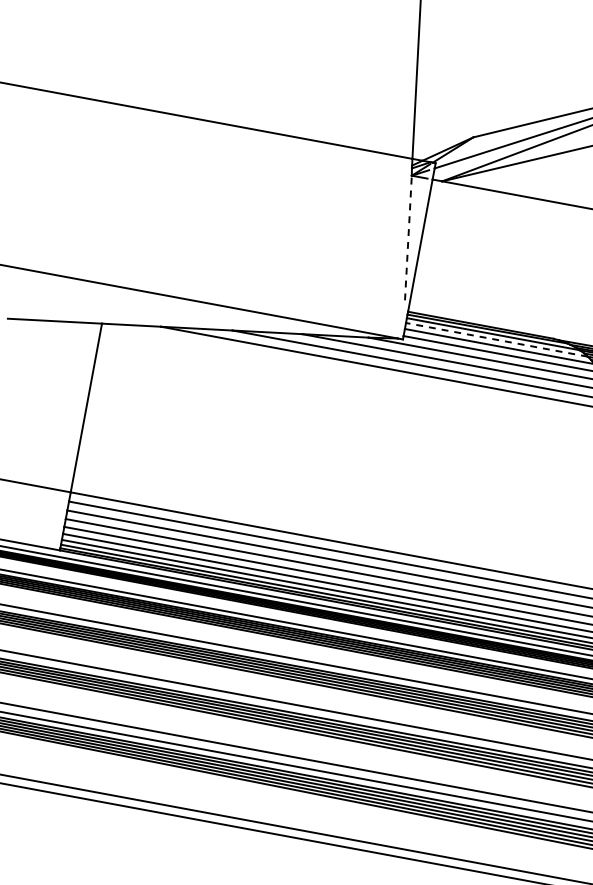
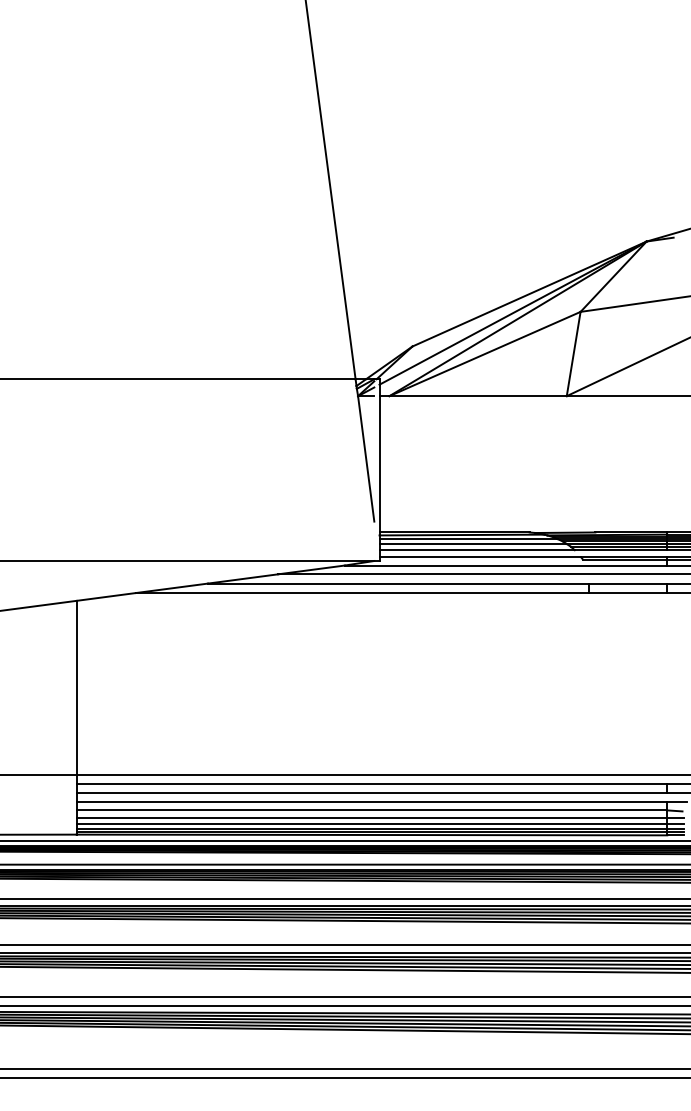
line: (408, 237) -> (366, 458), dashed -> solid
line: (497, 340) -> (473, 544), dashed -> solid

